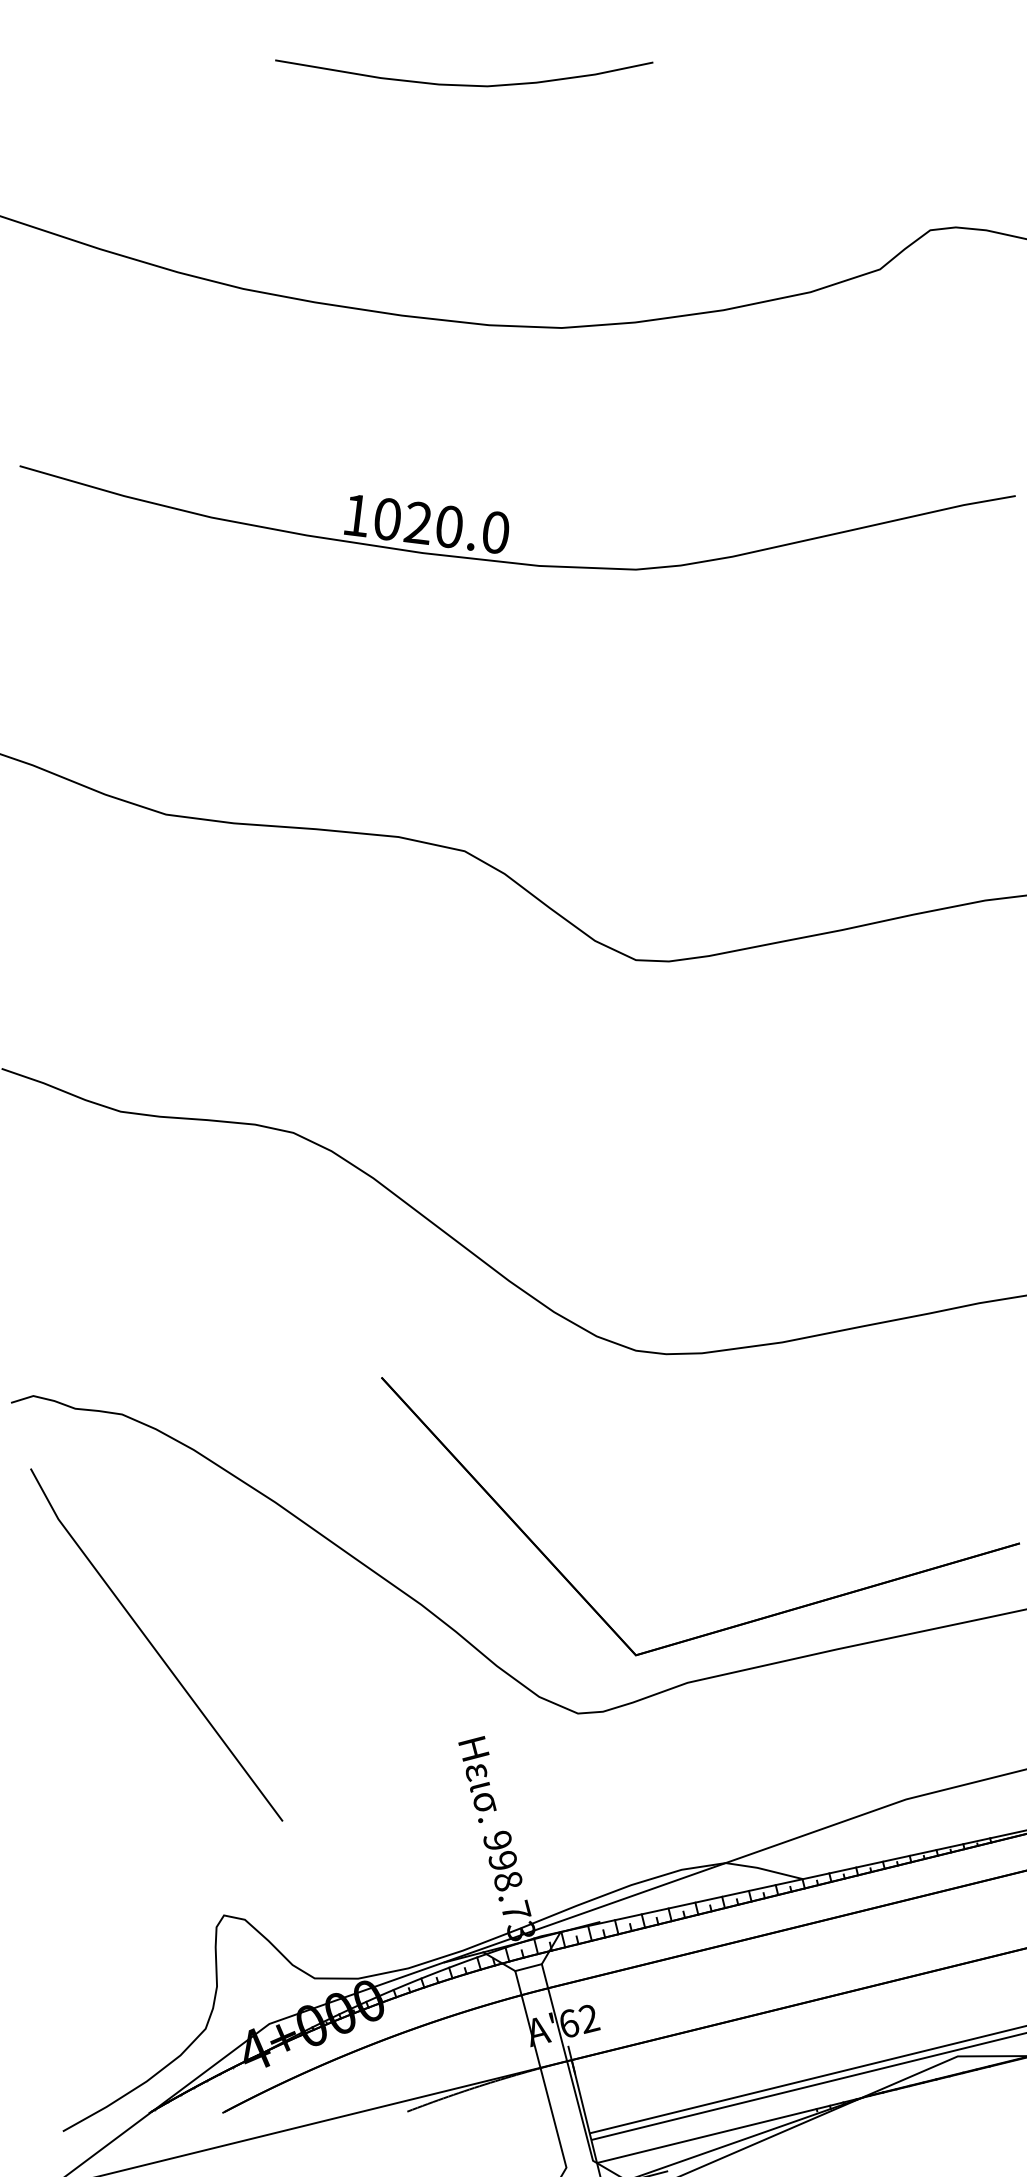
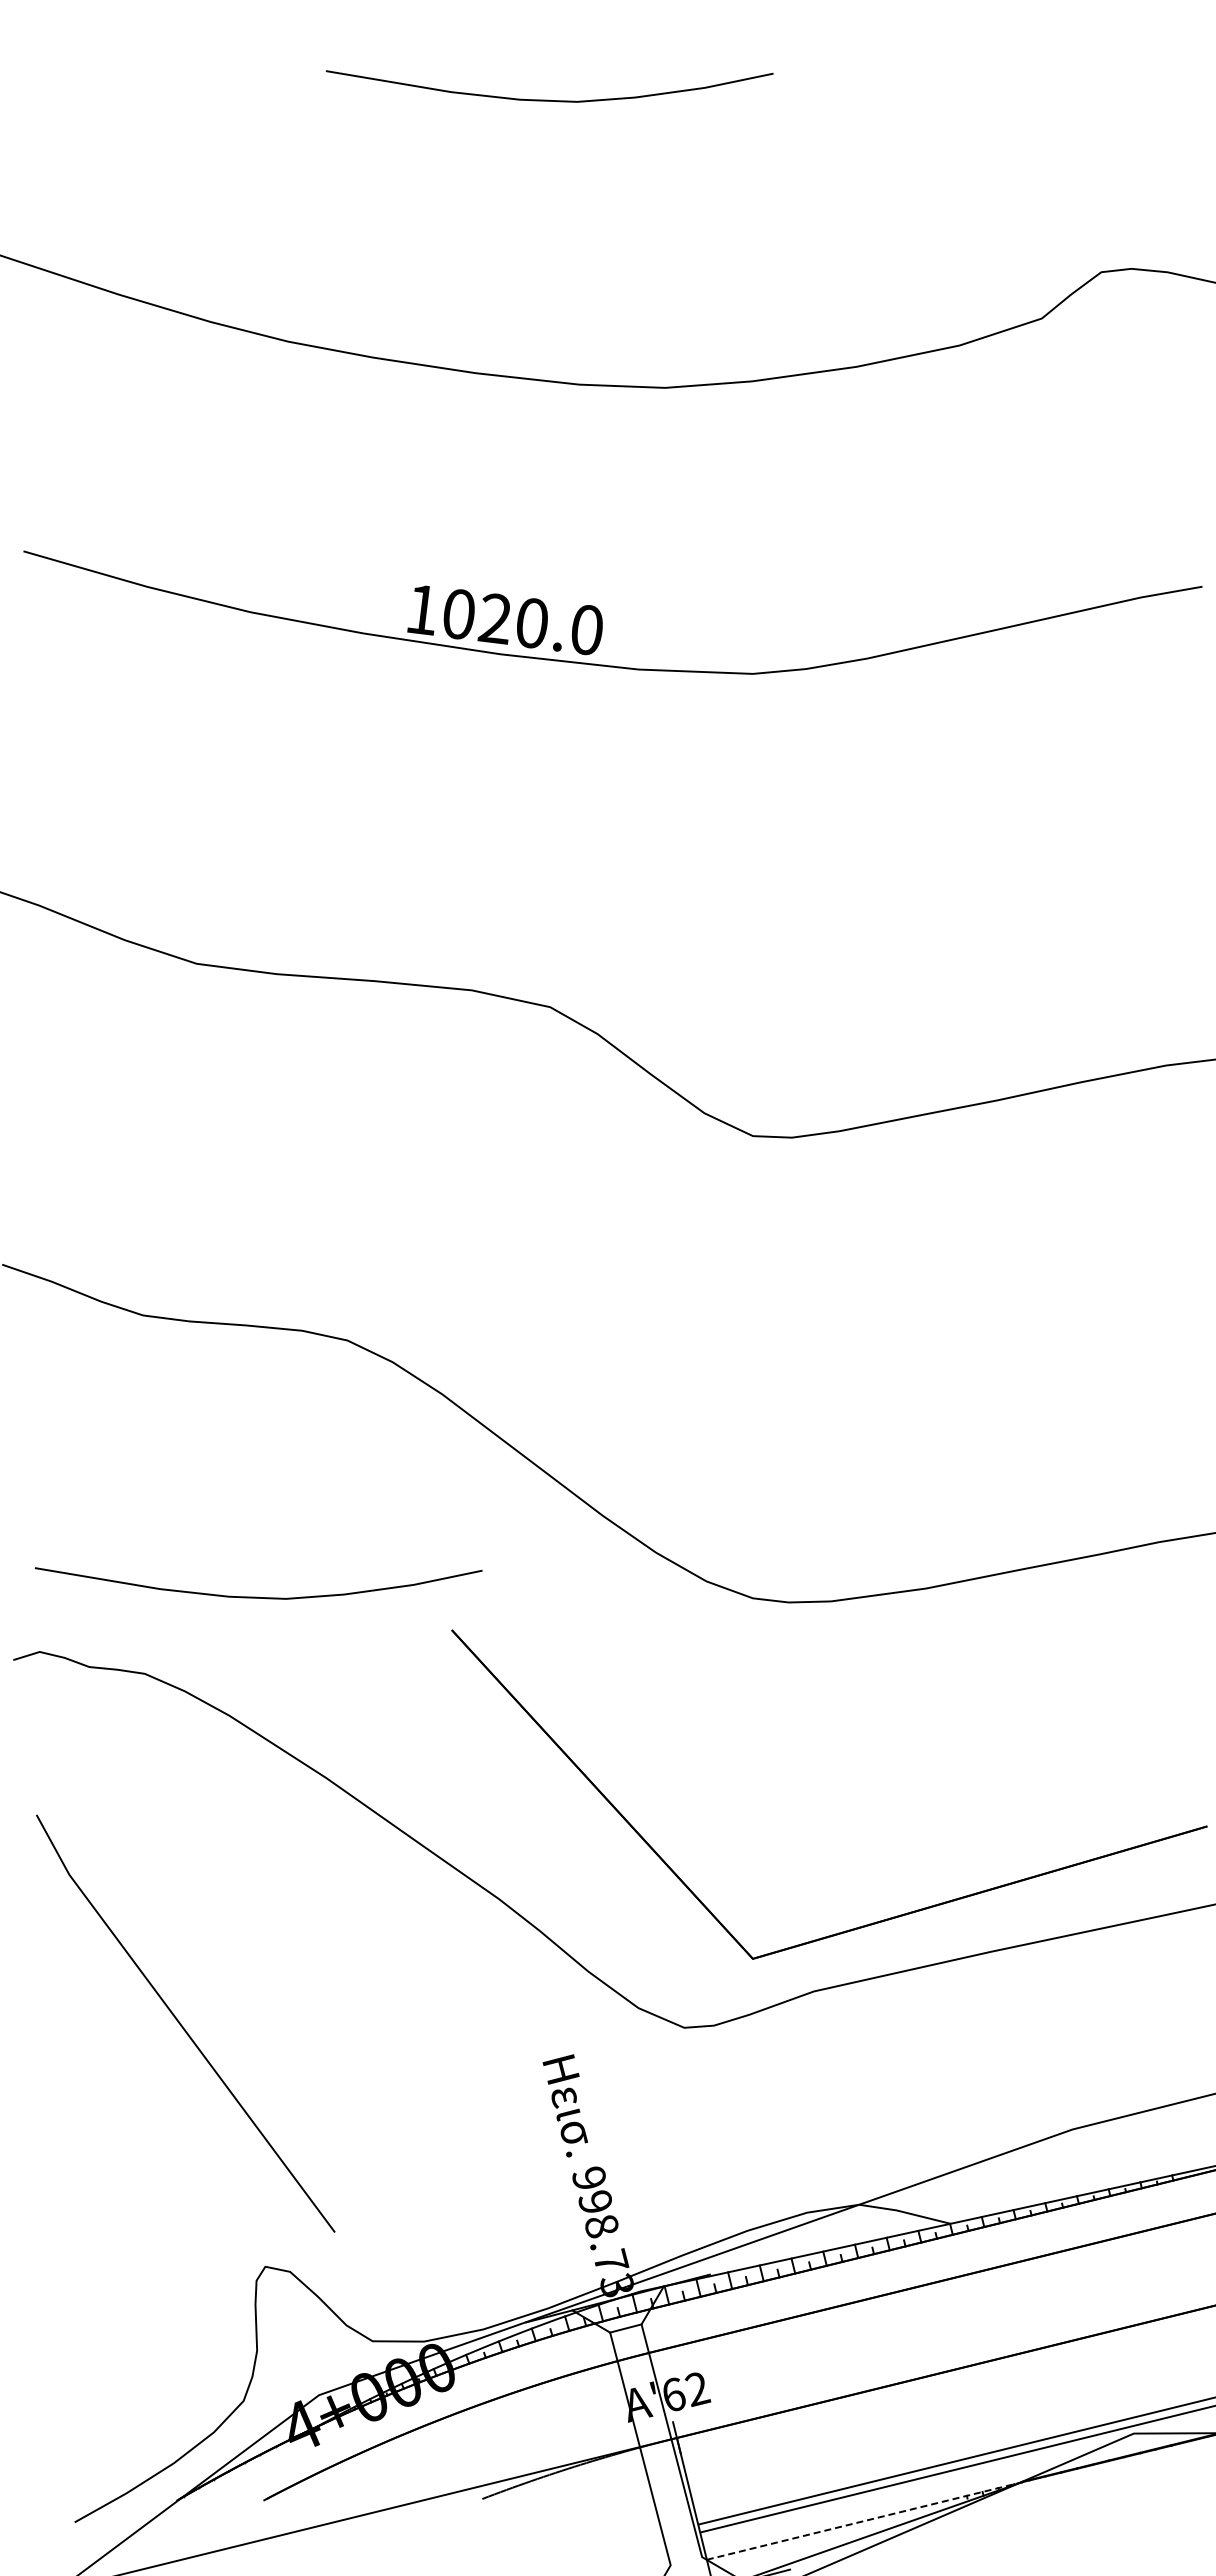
curve: (217, 1349) -> (257, 1596), added
line: (153, 1646) -> (182, 2025), moved
line: (731, 2129) -> (865, 2520), solid -> dashed

